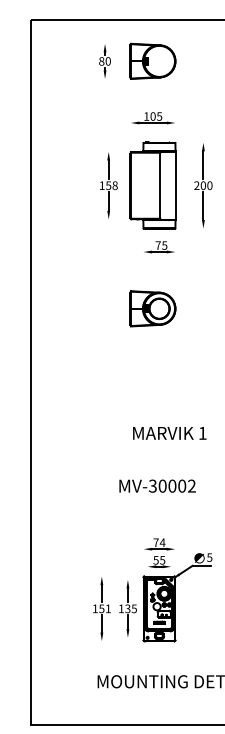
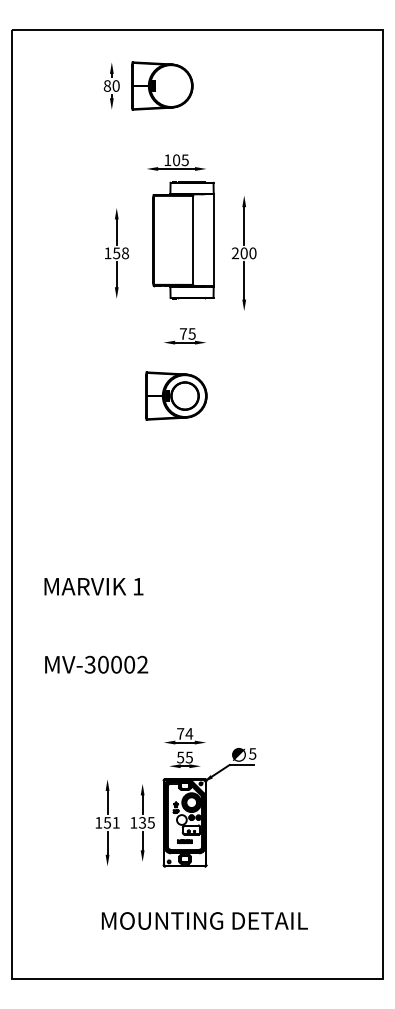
part: (153, 60) -> (162, 85), moved
part: (153, 185) -> (183, 240), moved
part: (153, 308) -> (176, 395), moved
text: (169, 433) -> (93, 586), moved
text: (157, 485) -> (96, 664), moved

